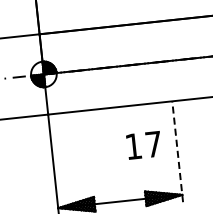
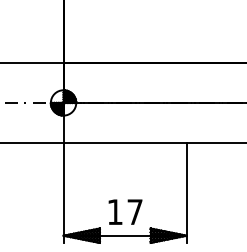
text: (144, 144) -> (125, 211), moved
line: (177, 151) -> (186, 192), dashed -> solid

